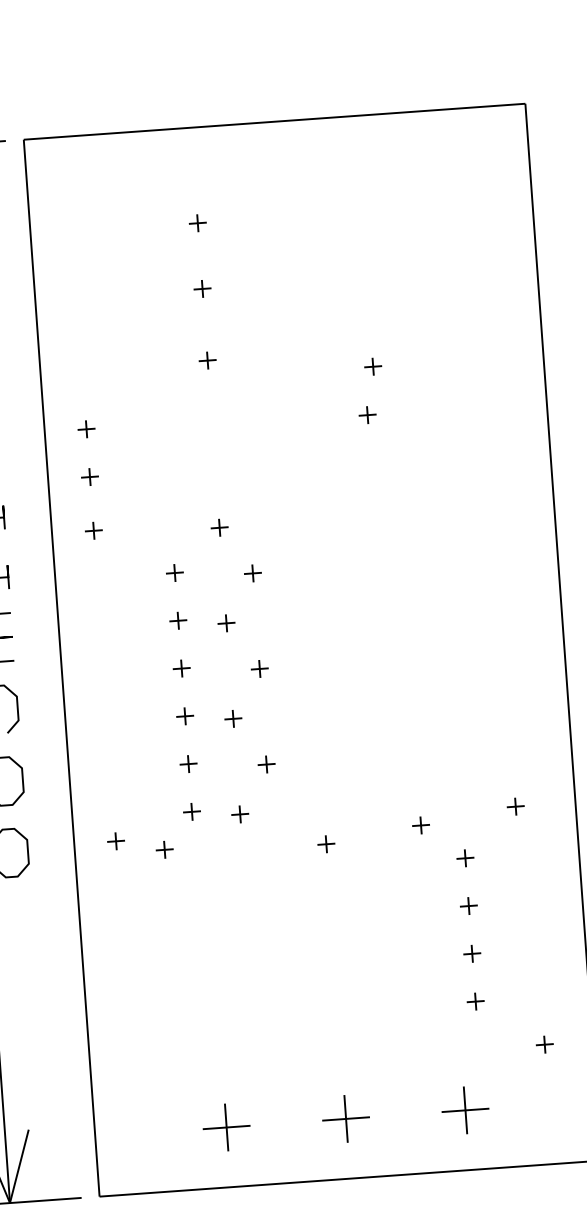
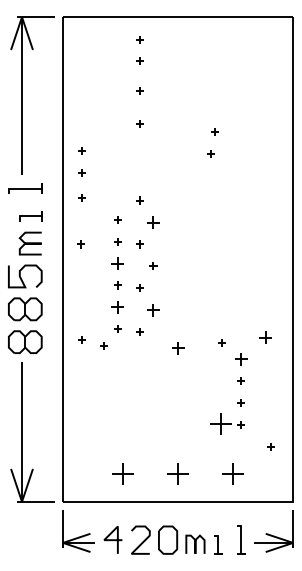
part: (193, 176) -> (139, 39), added
part: (253, 573) -> (153, 222), size x1.6
part: (97, 632) -> (80, 244), added
part: (180, 668) -> (117, 263), size x1.6
part: (266, 763) -> (153, 309), size x1.6
part: (187, 764) -> (117, 307), size x1.6
part: (515, 806) -> (265, 337), size x1.6
part: (325, 844) -> (177, 348), size x1.6
part: (464, 858) -> (240, 359), size x1.6
part: (430, 1001) -> (220, 423), added

